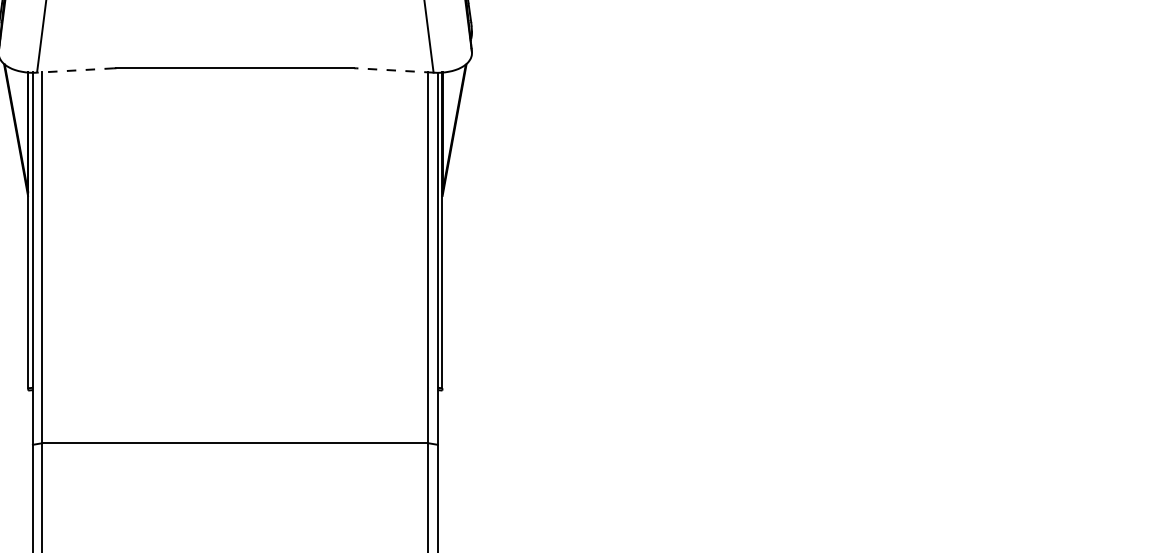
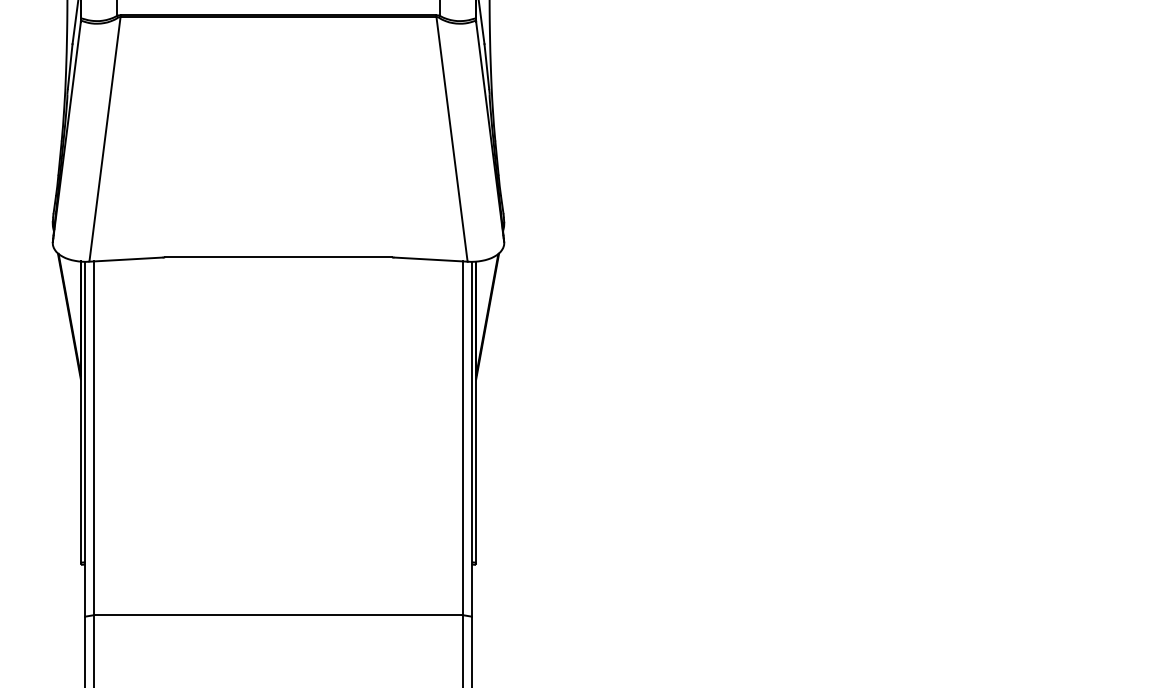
line: (75, 70) -> (126, 259), dashed -> solid
line: (394, 70) -> (430, 259), dashed -> solid

